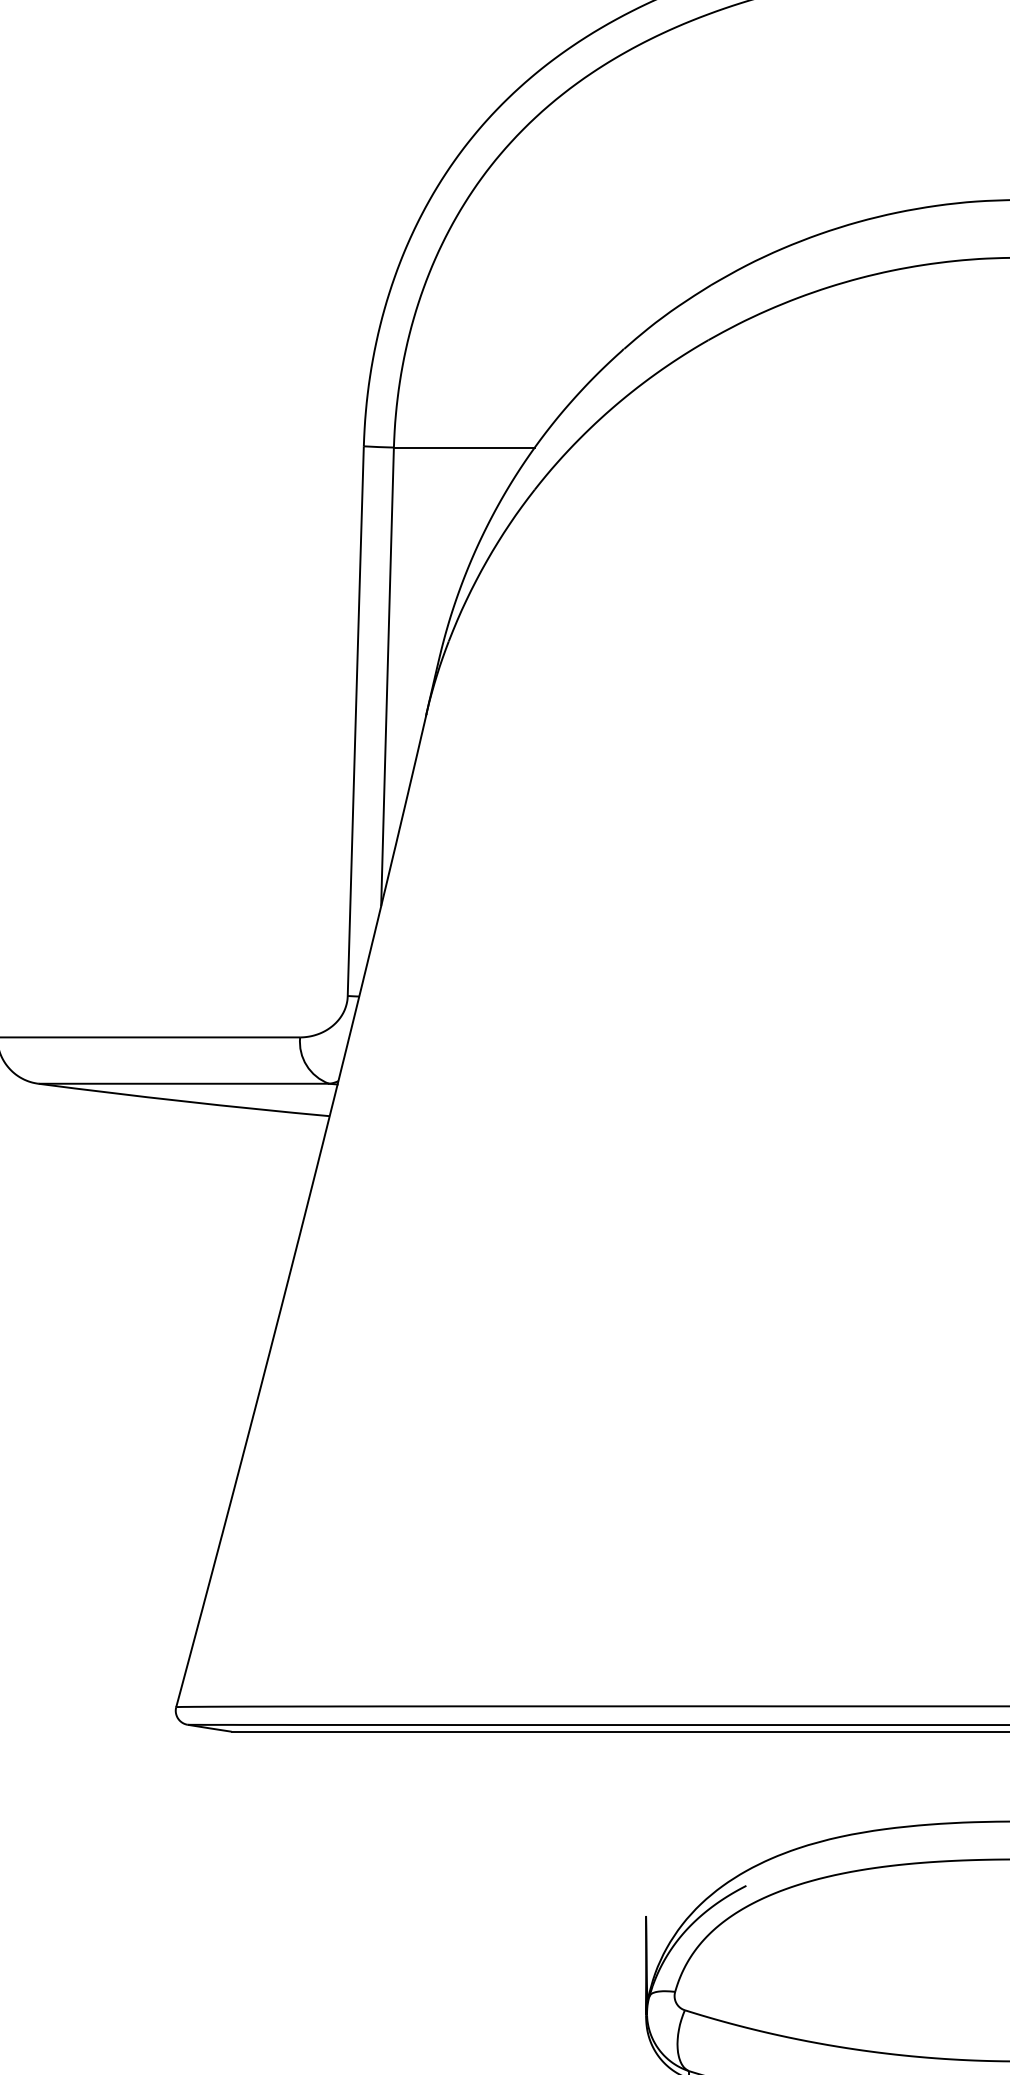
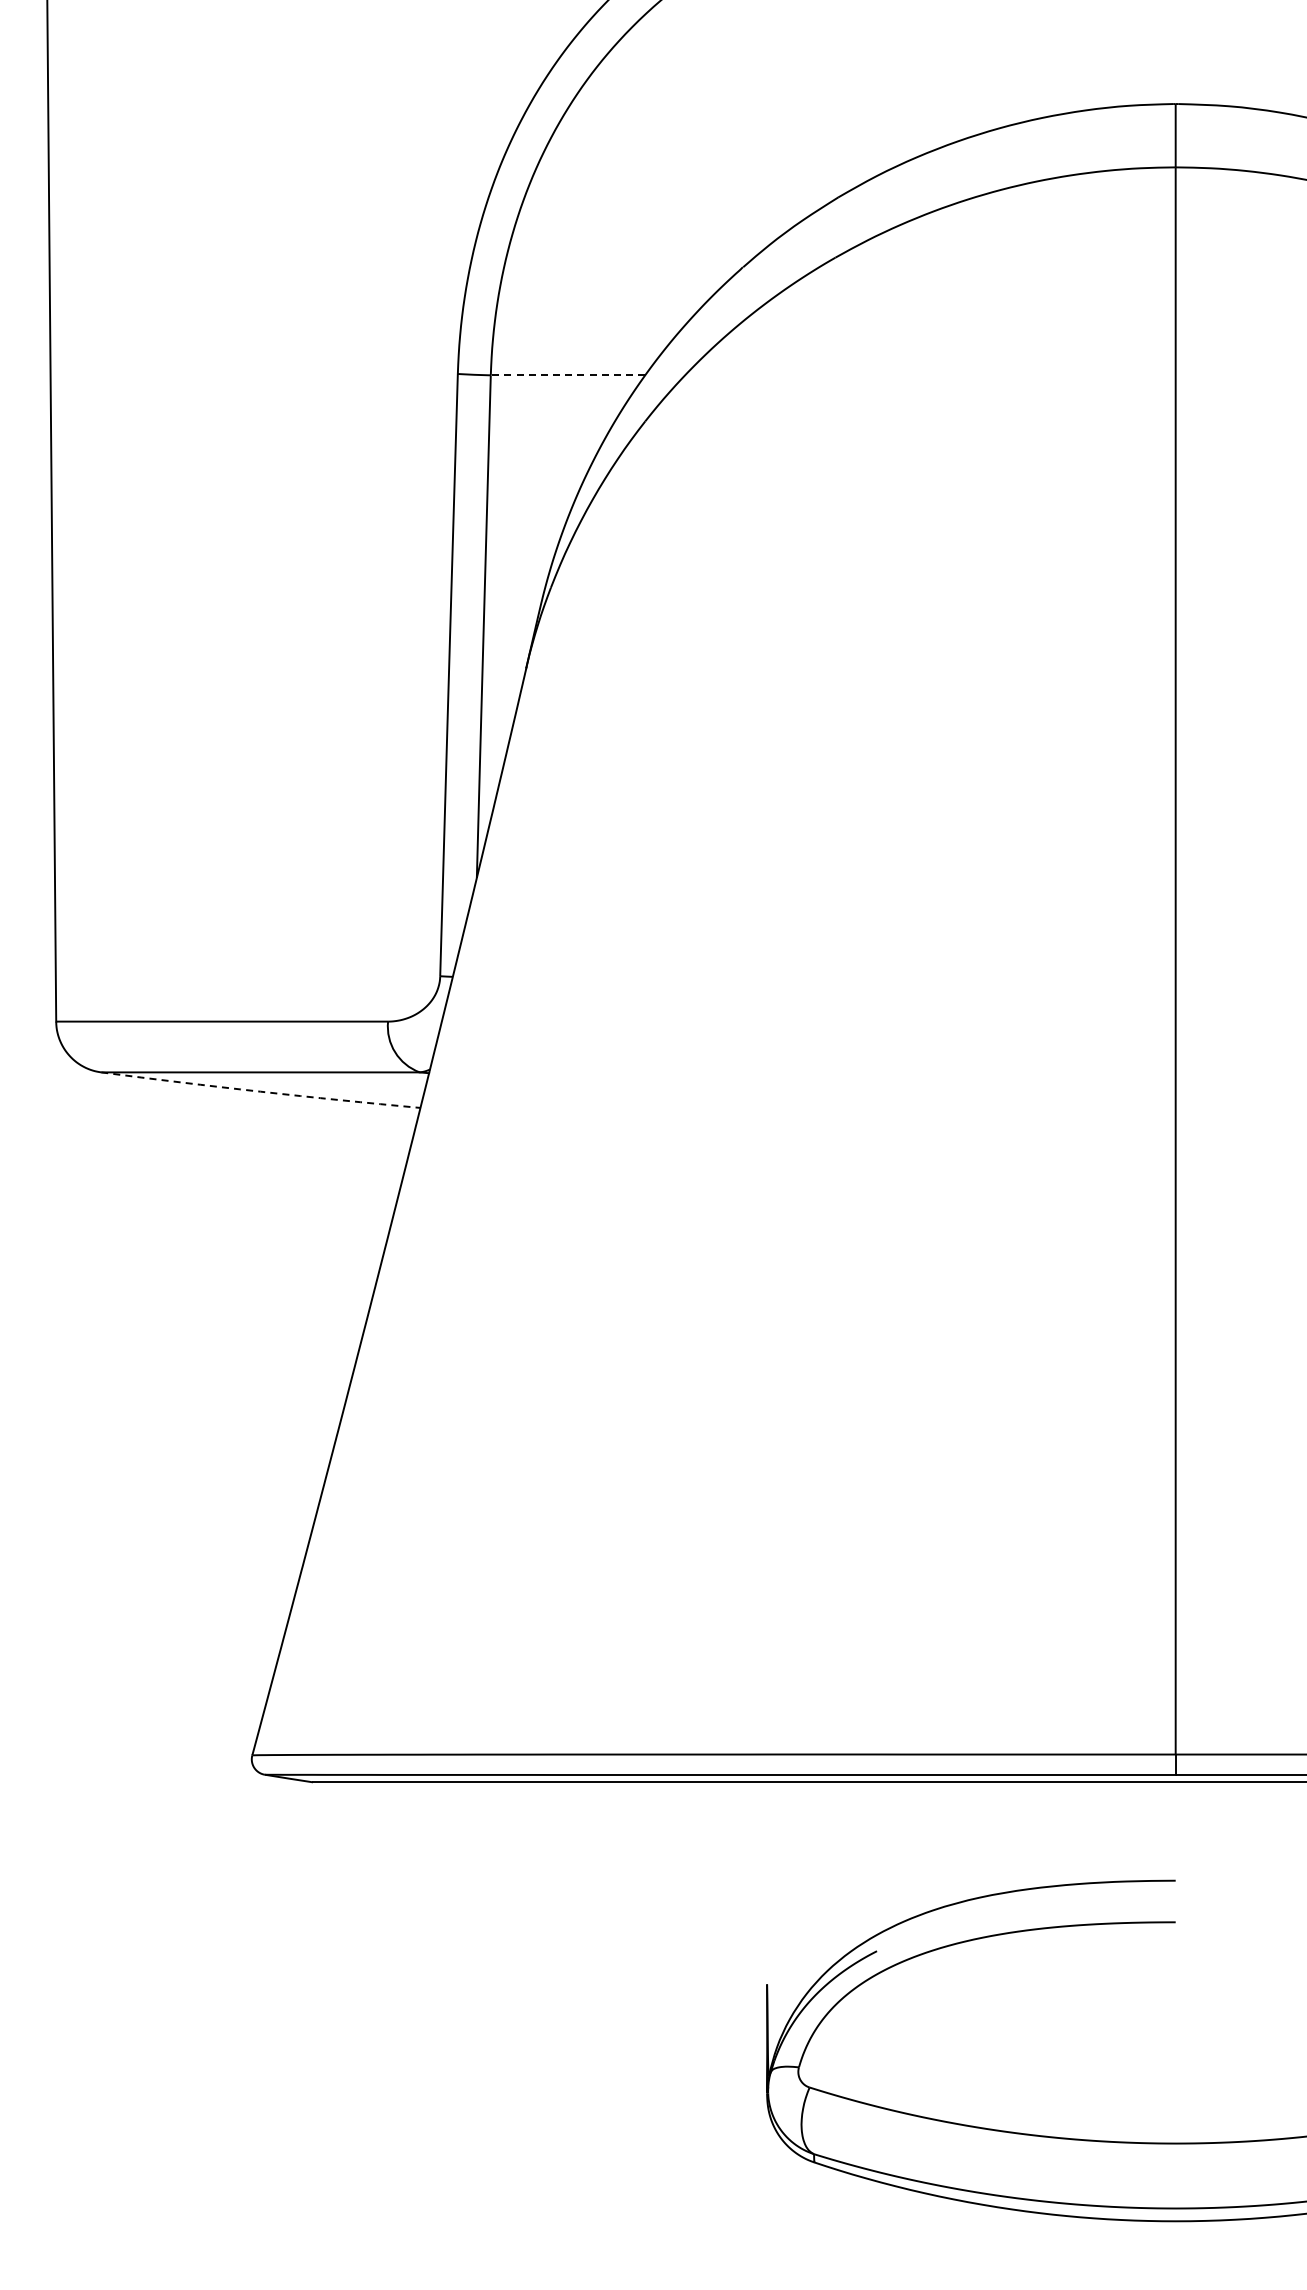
line: (463, 447) -> (567, 375), solid -> dashed
arc: (183, 1101) -> (260, 1091), solid -> dashed

